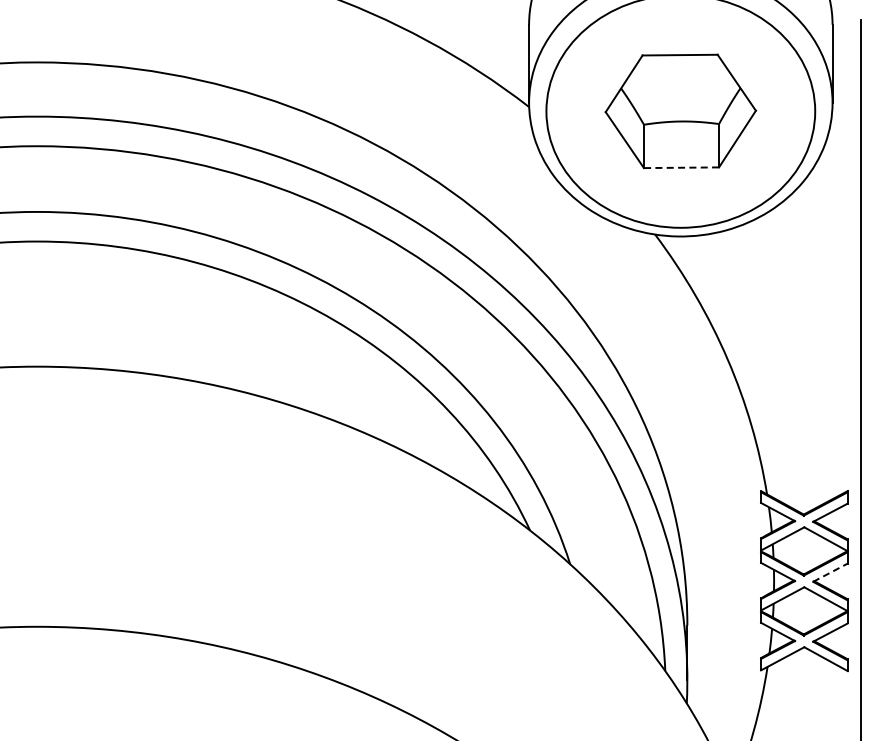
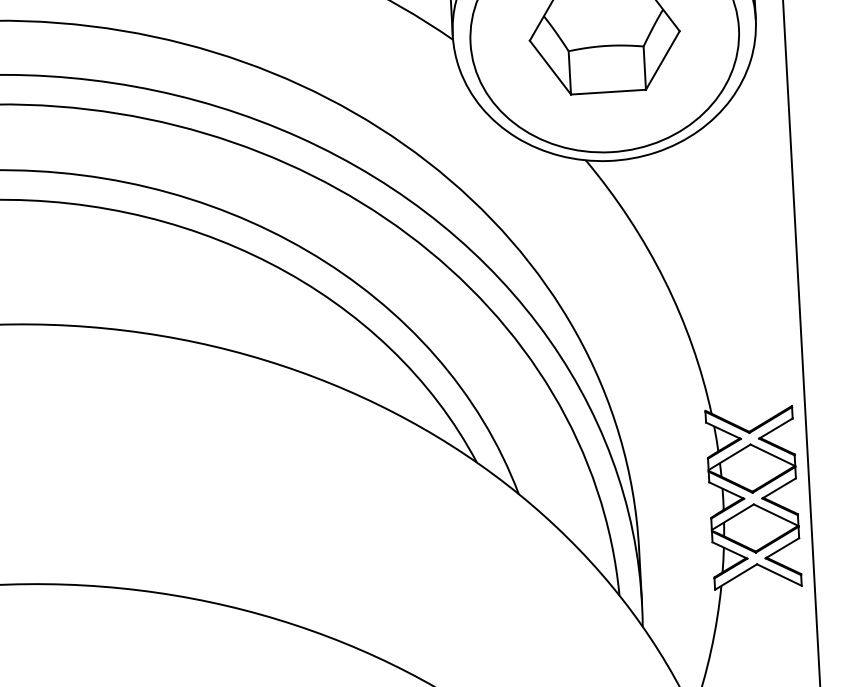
line: (681, 167) -> (608, 91), dashed -> solid
line: (830, 572) -> (779, 488), dashed -> solid

